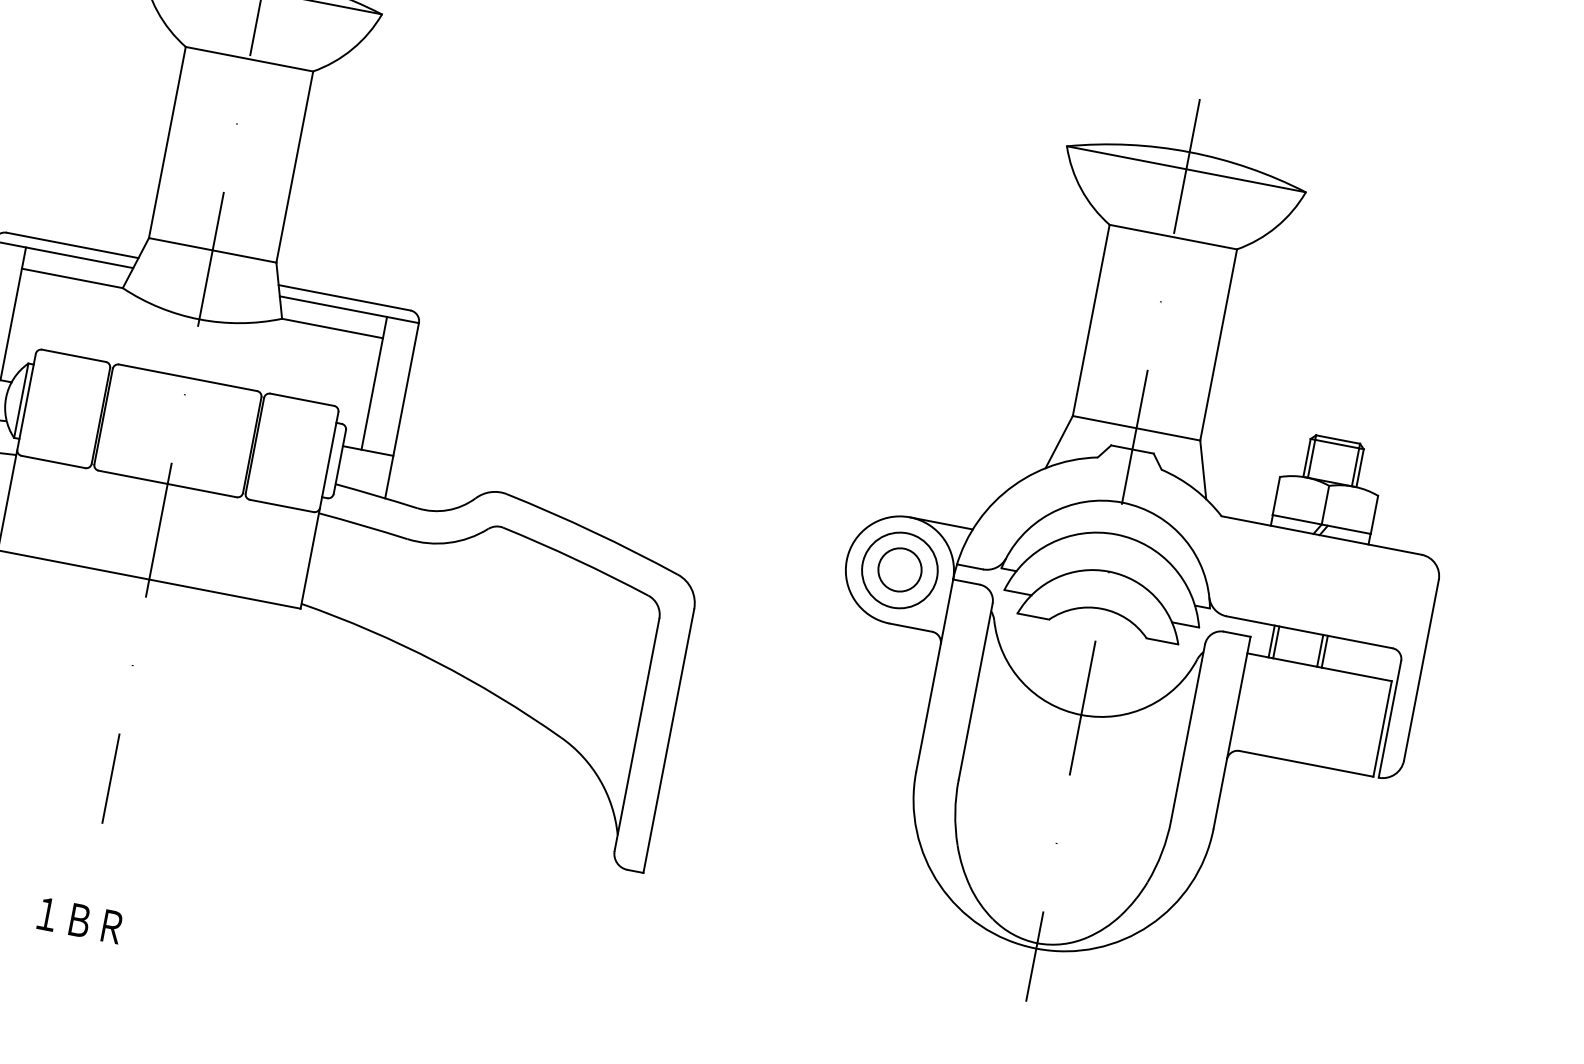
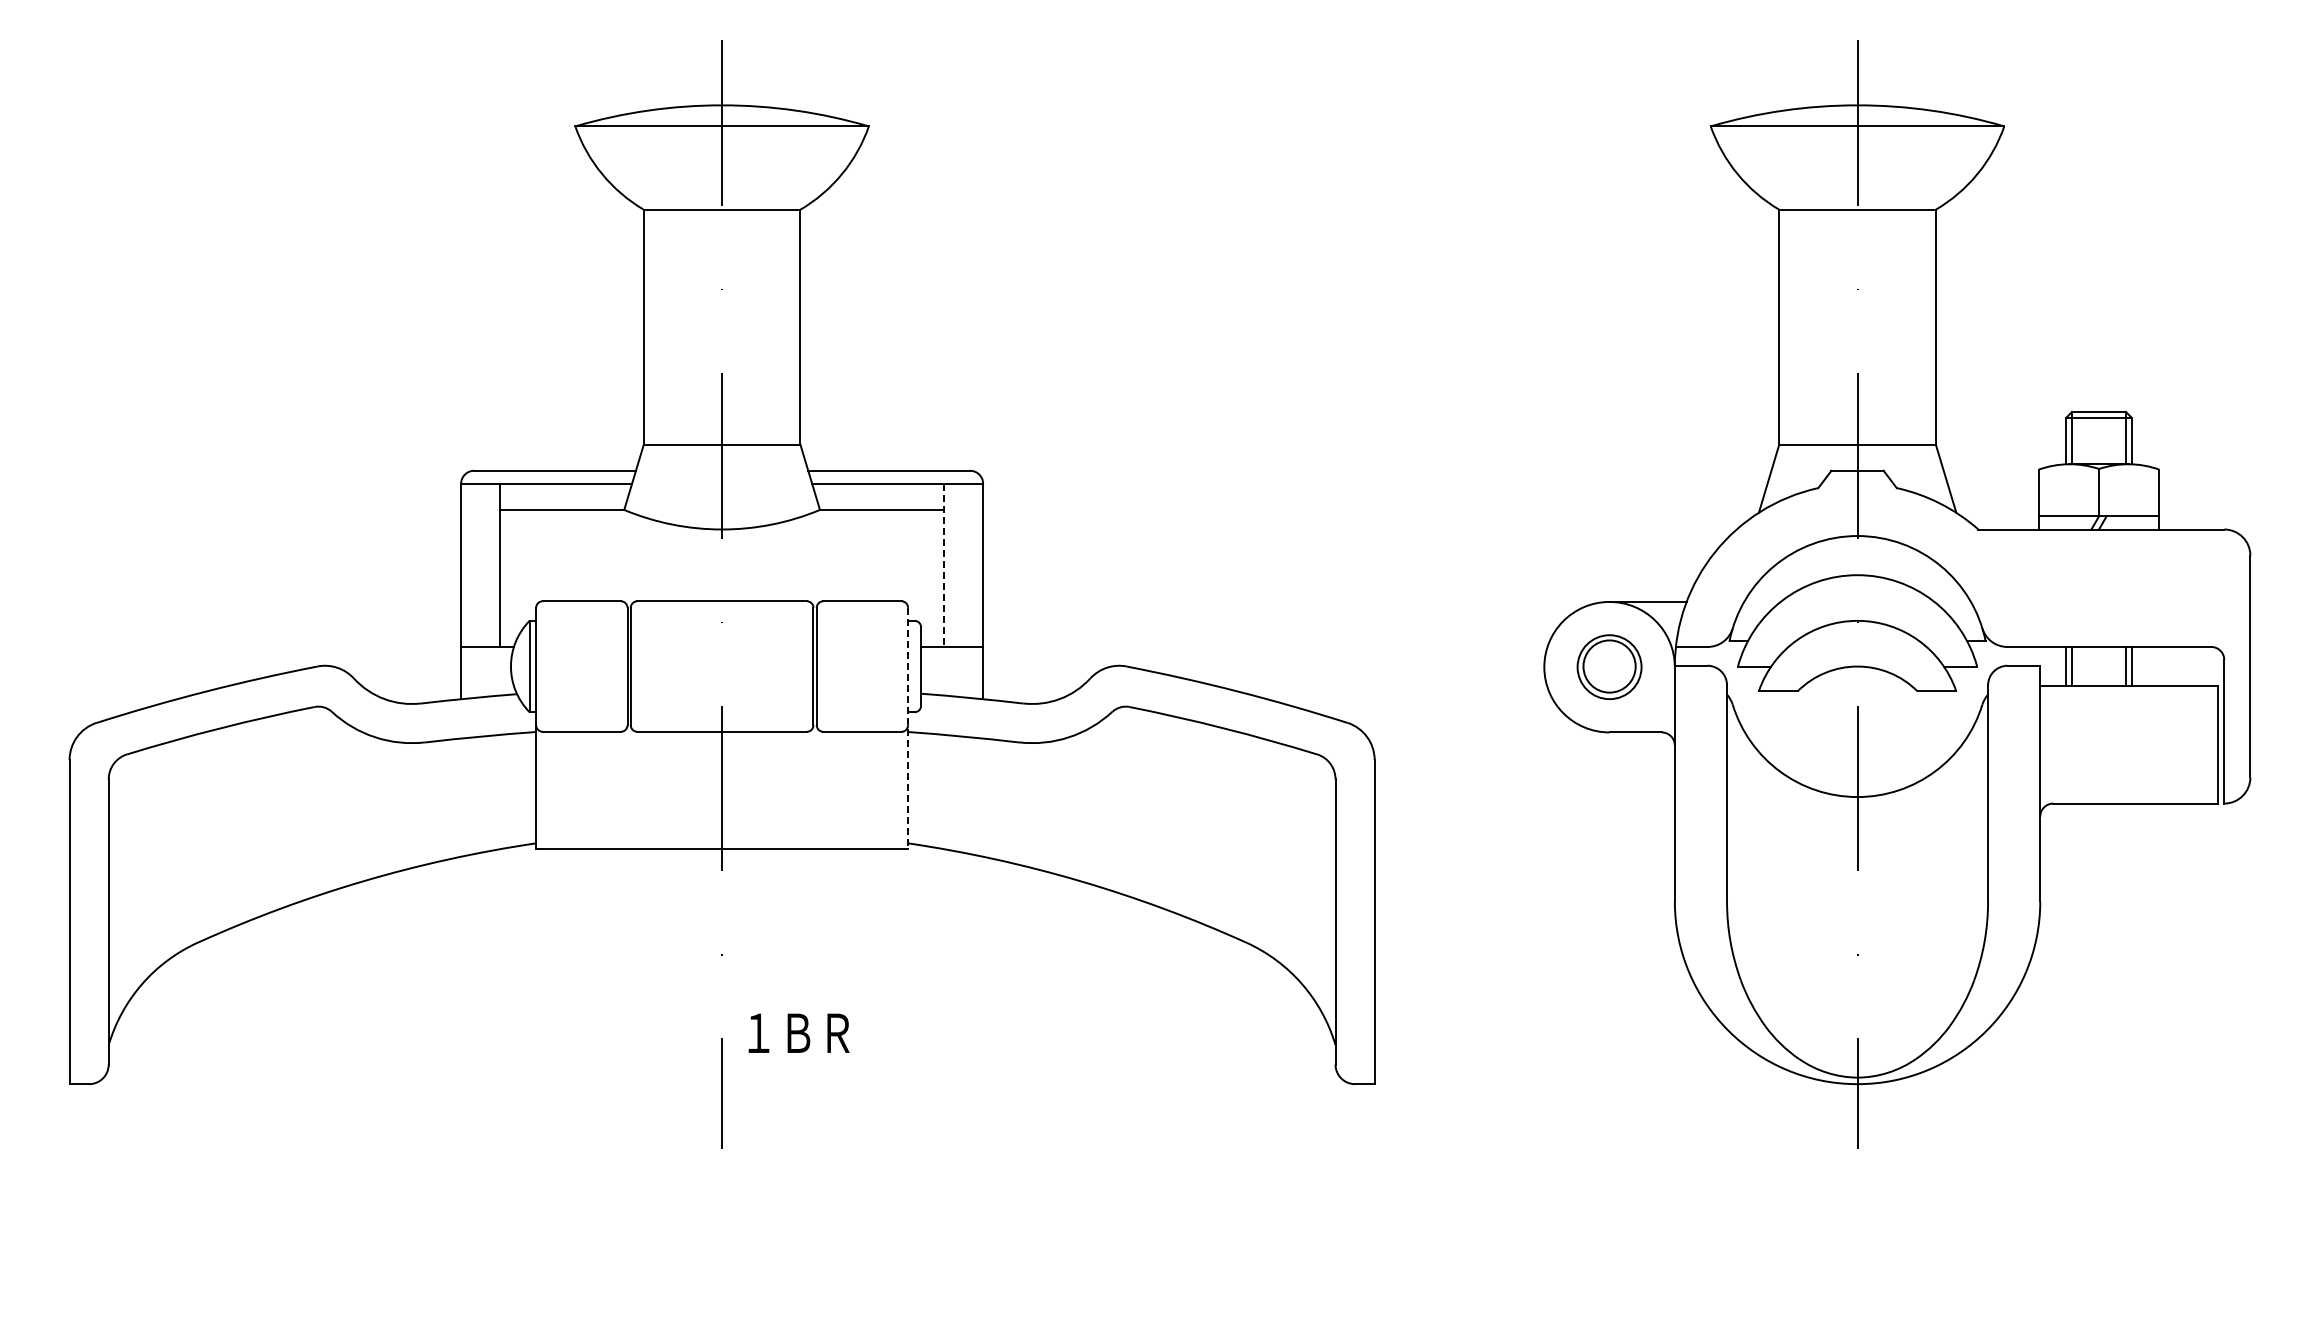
line: (373, 383) -> (943, 565), solid -> dashed
line: (319, 510) -> (908, 728), solid -> dashed
circle: (899, 569) -> (1609, 666), size x0.7
text: (79, 919) -> (798, 1032), moved

